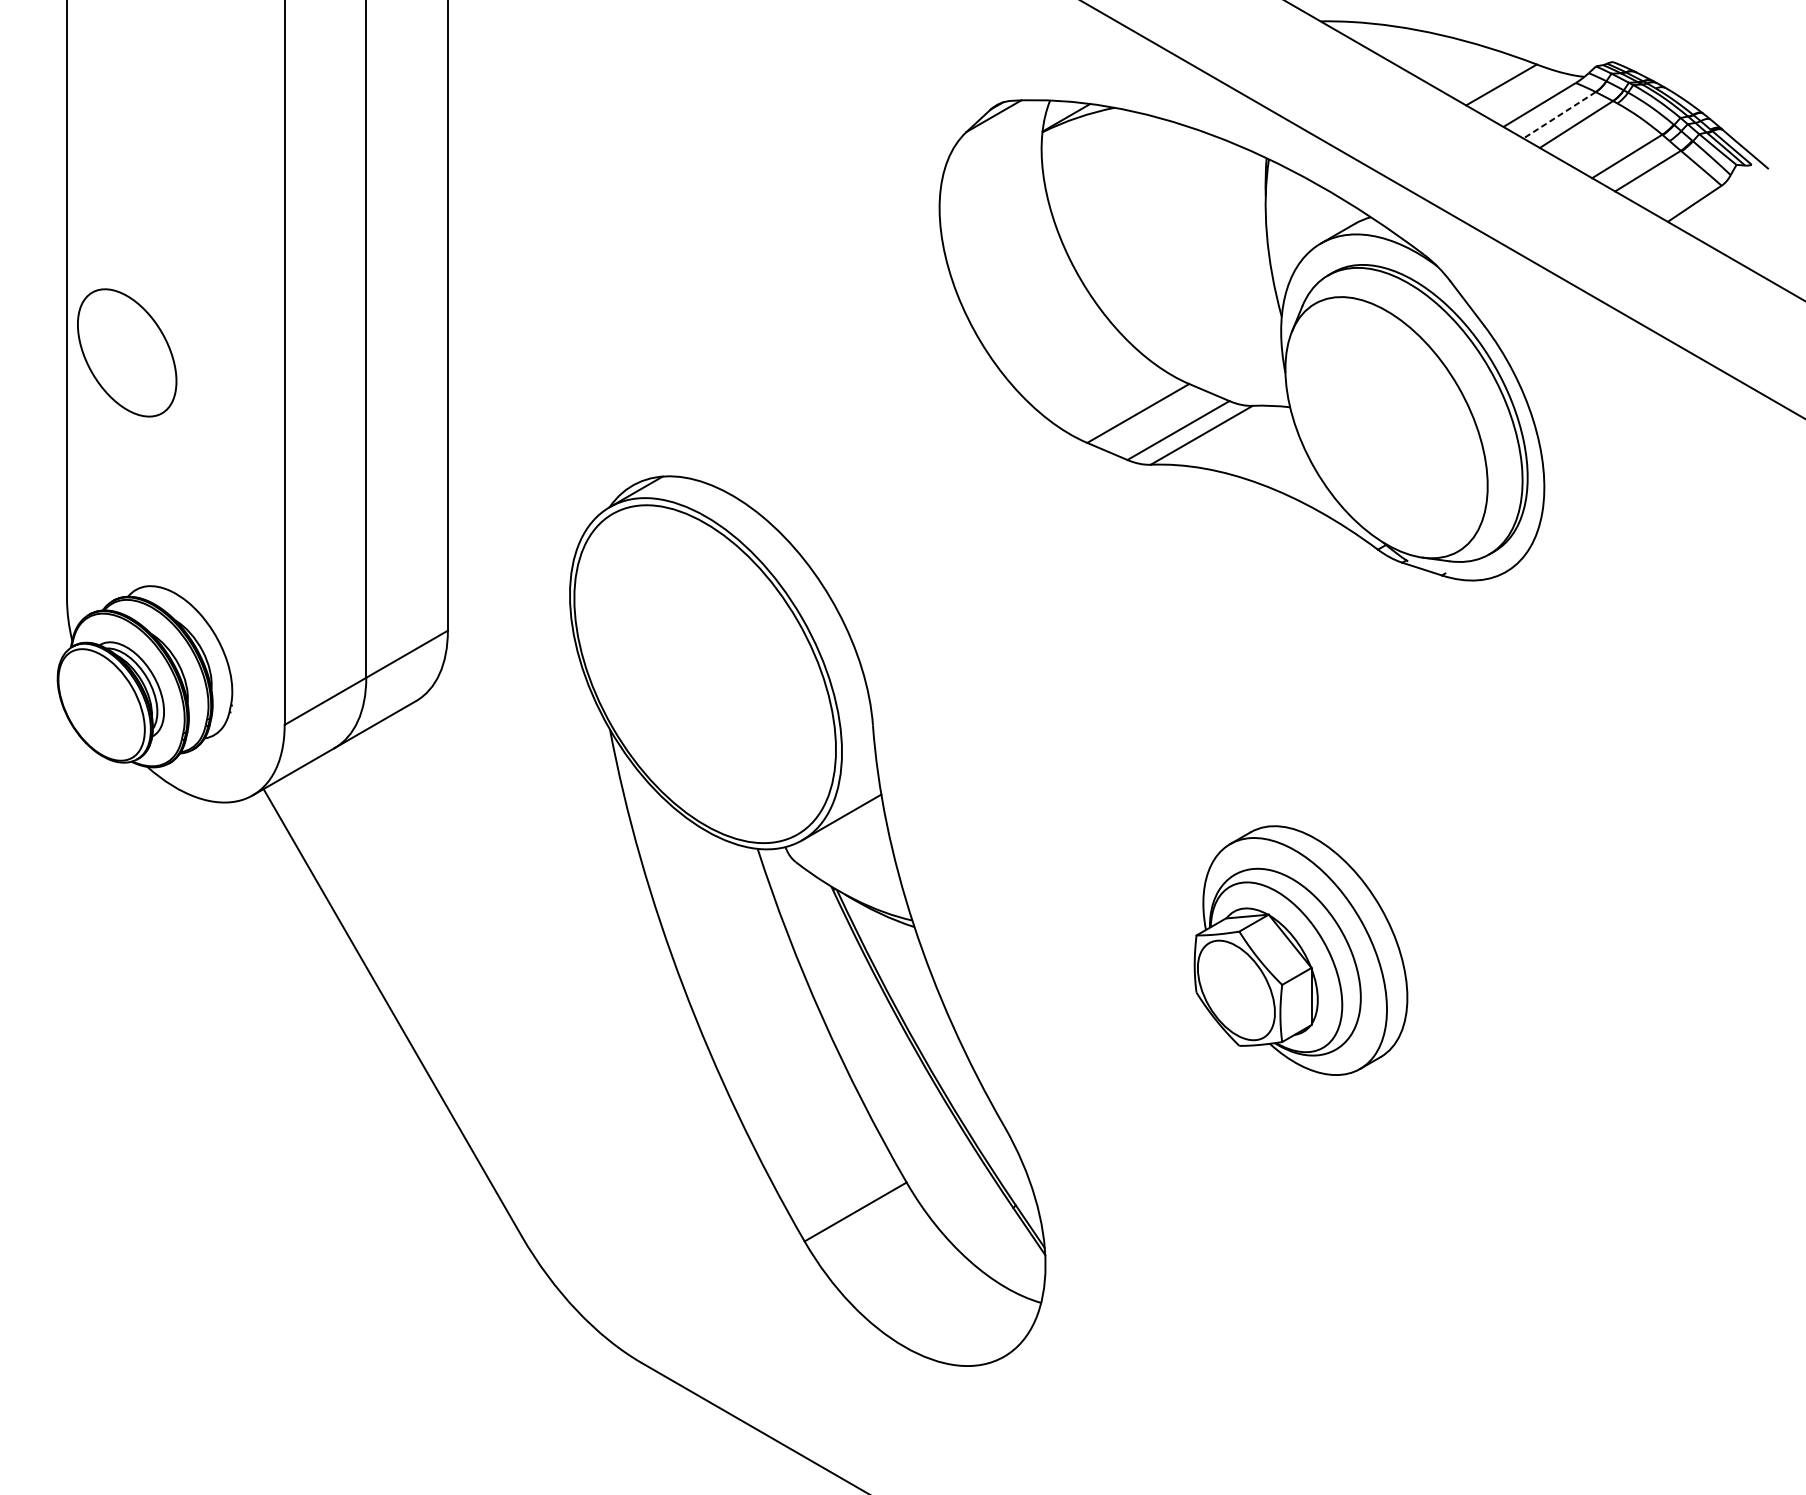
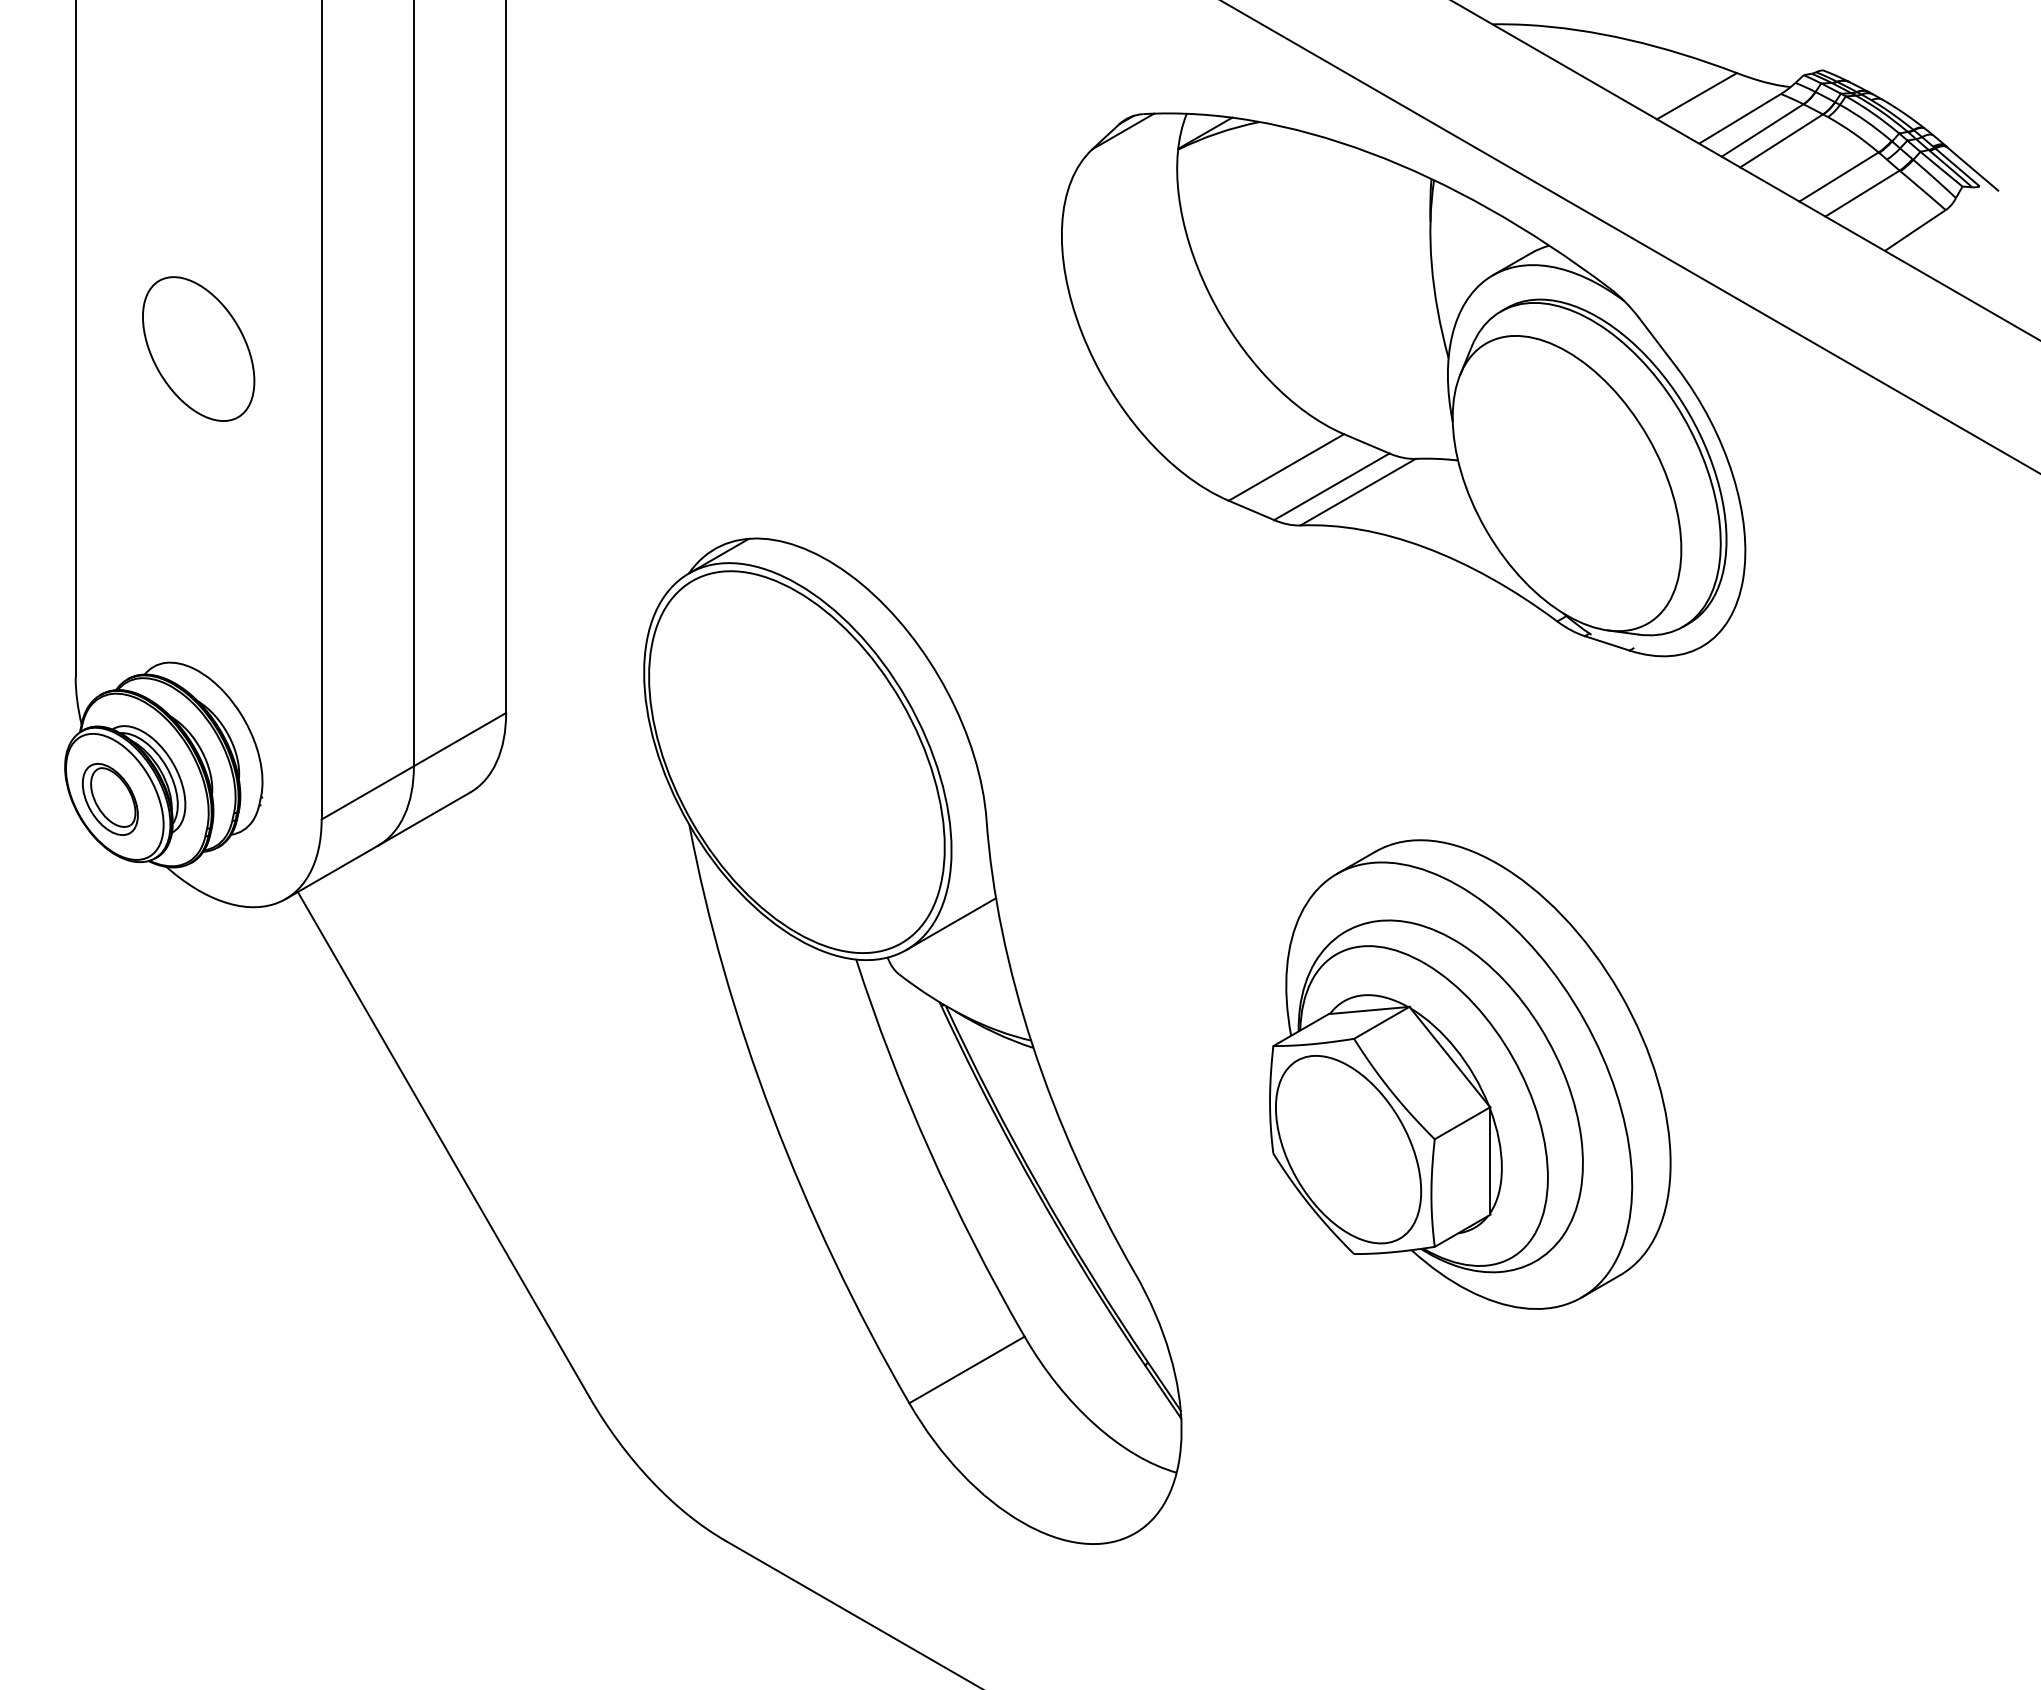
line: (1559, 115) -> (1762, 130), dashed -> solid
part: (127, 352) -> (198, 348), moved
part: (97, 706) -> (110, 798), added
part: (1301, 950) -> (1470, 1074), size x1.67

